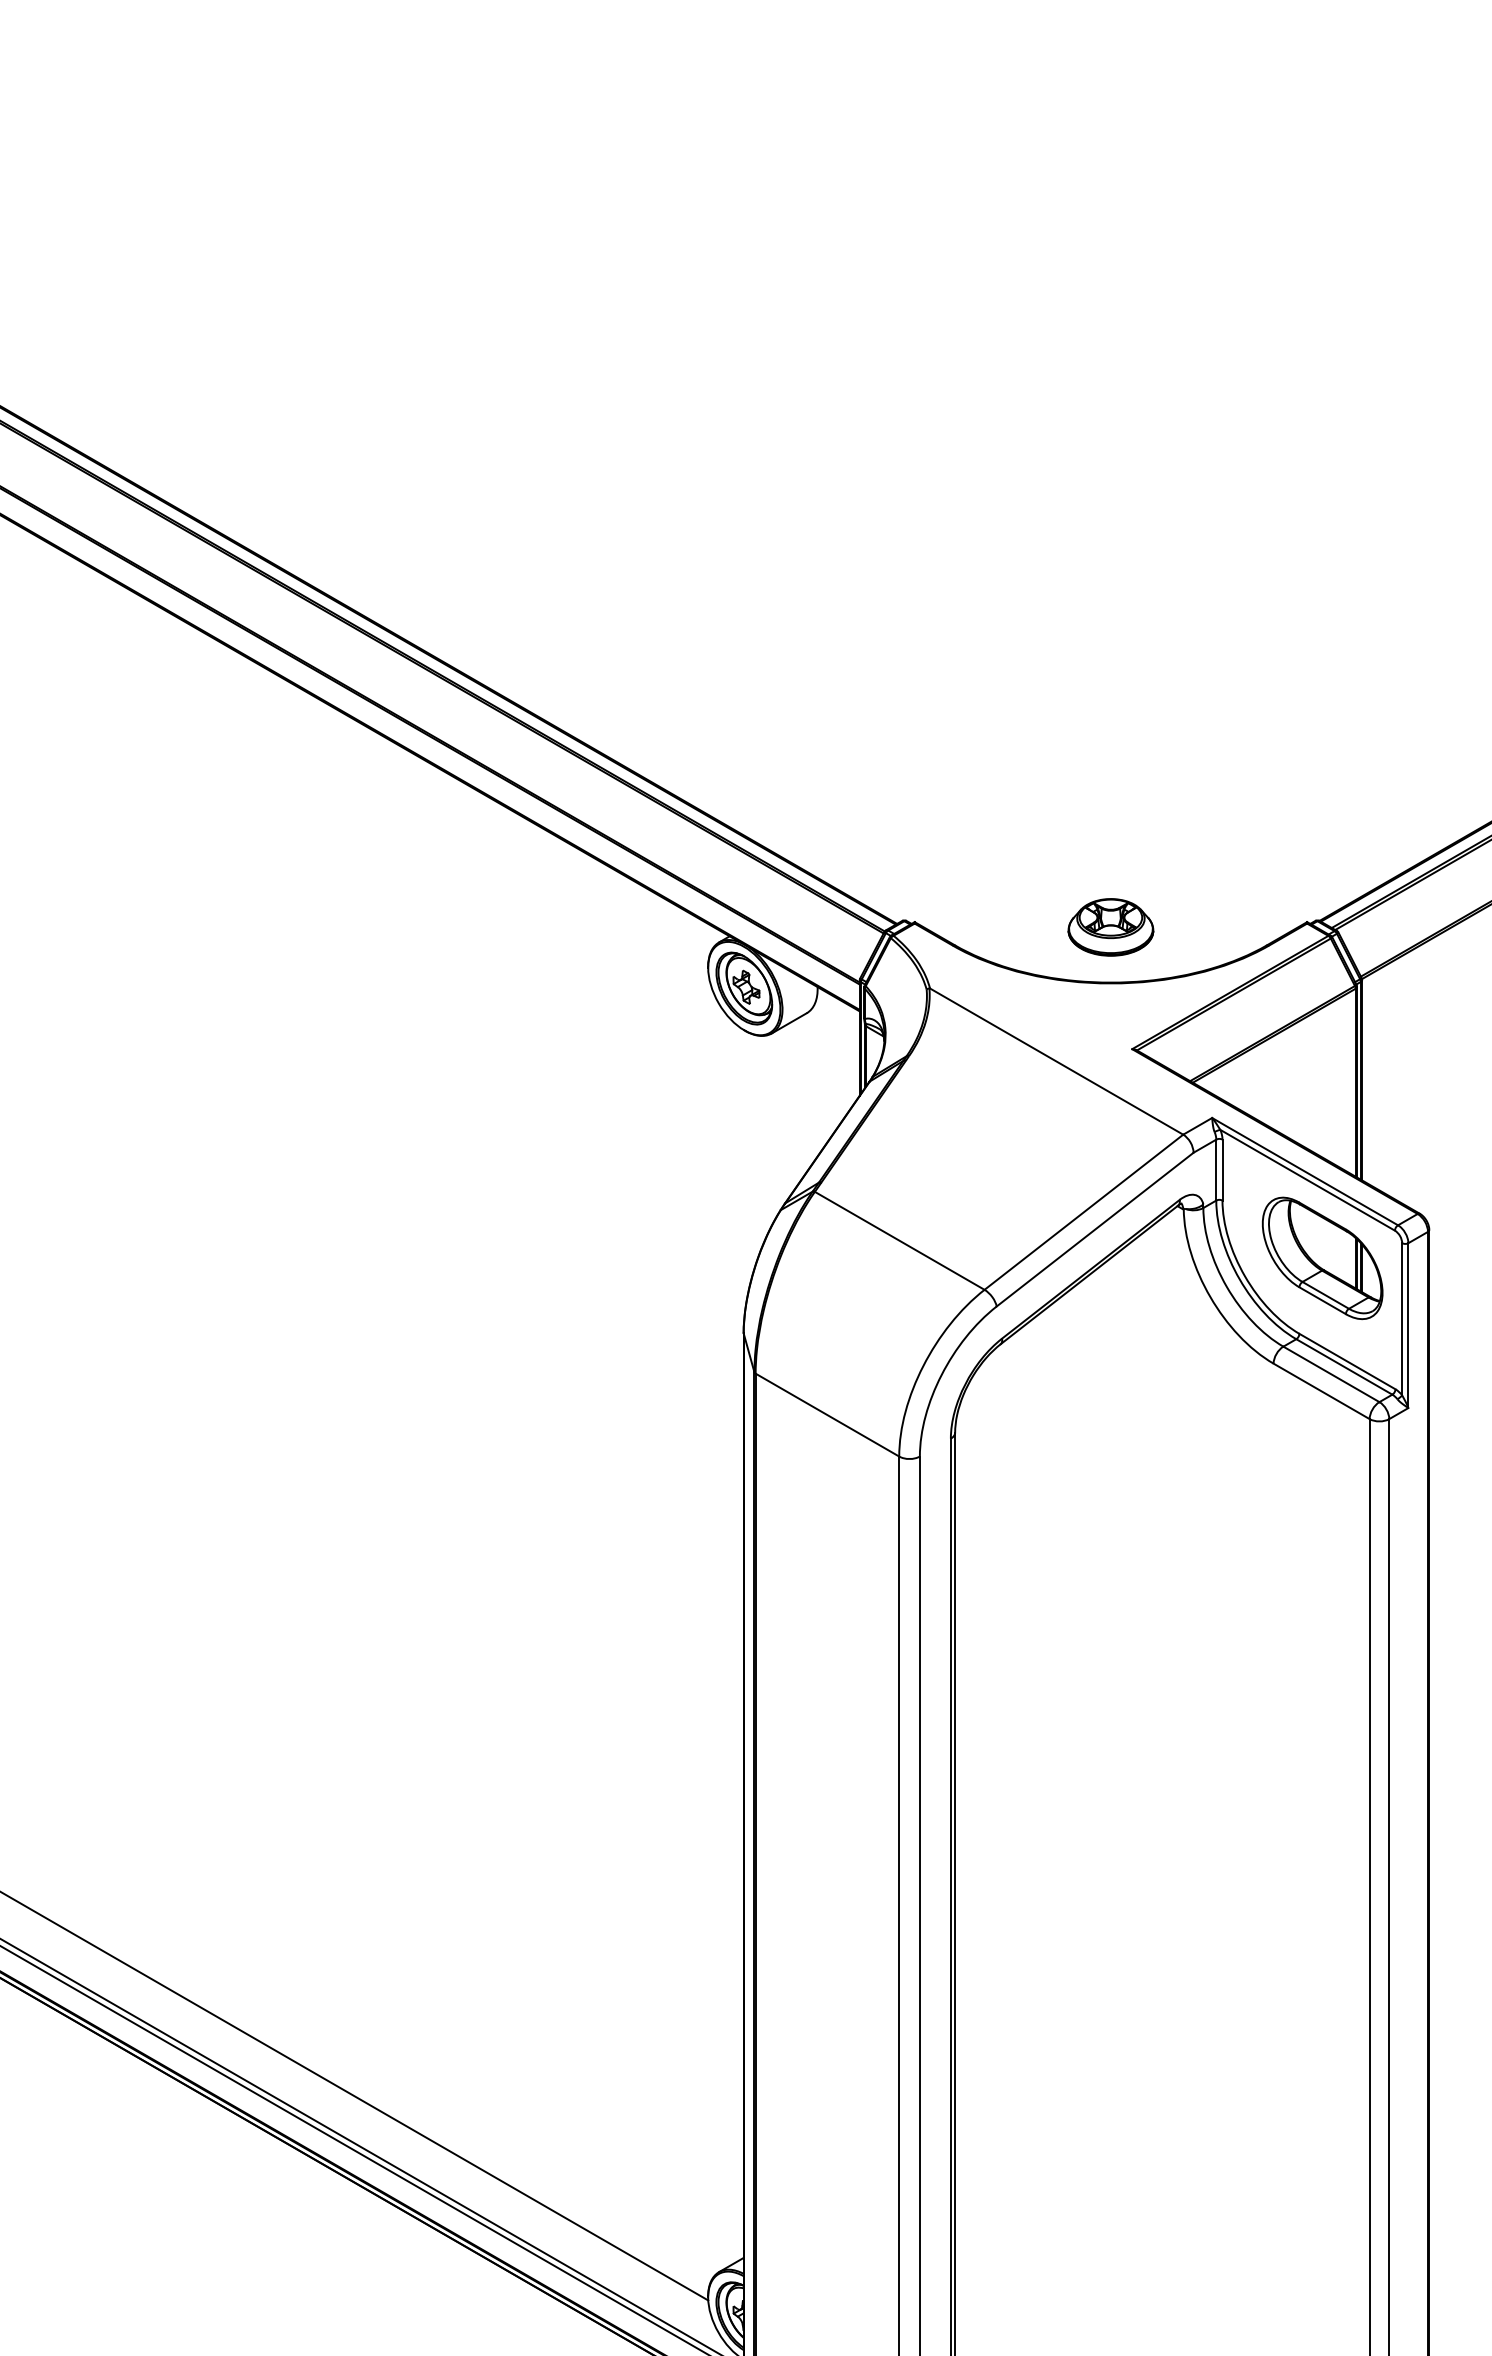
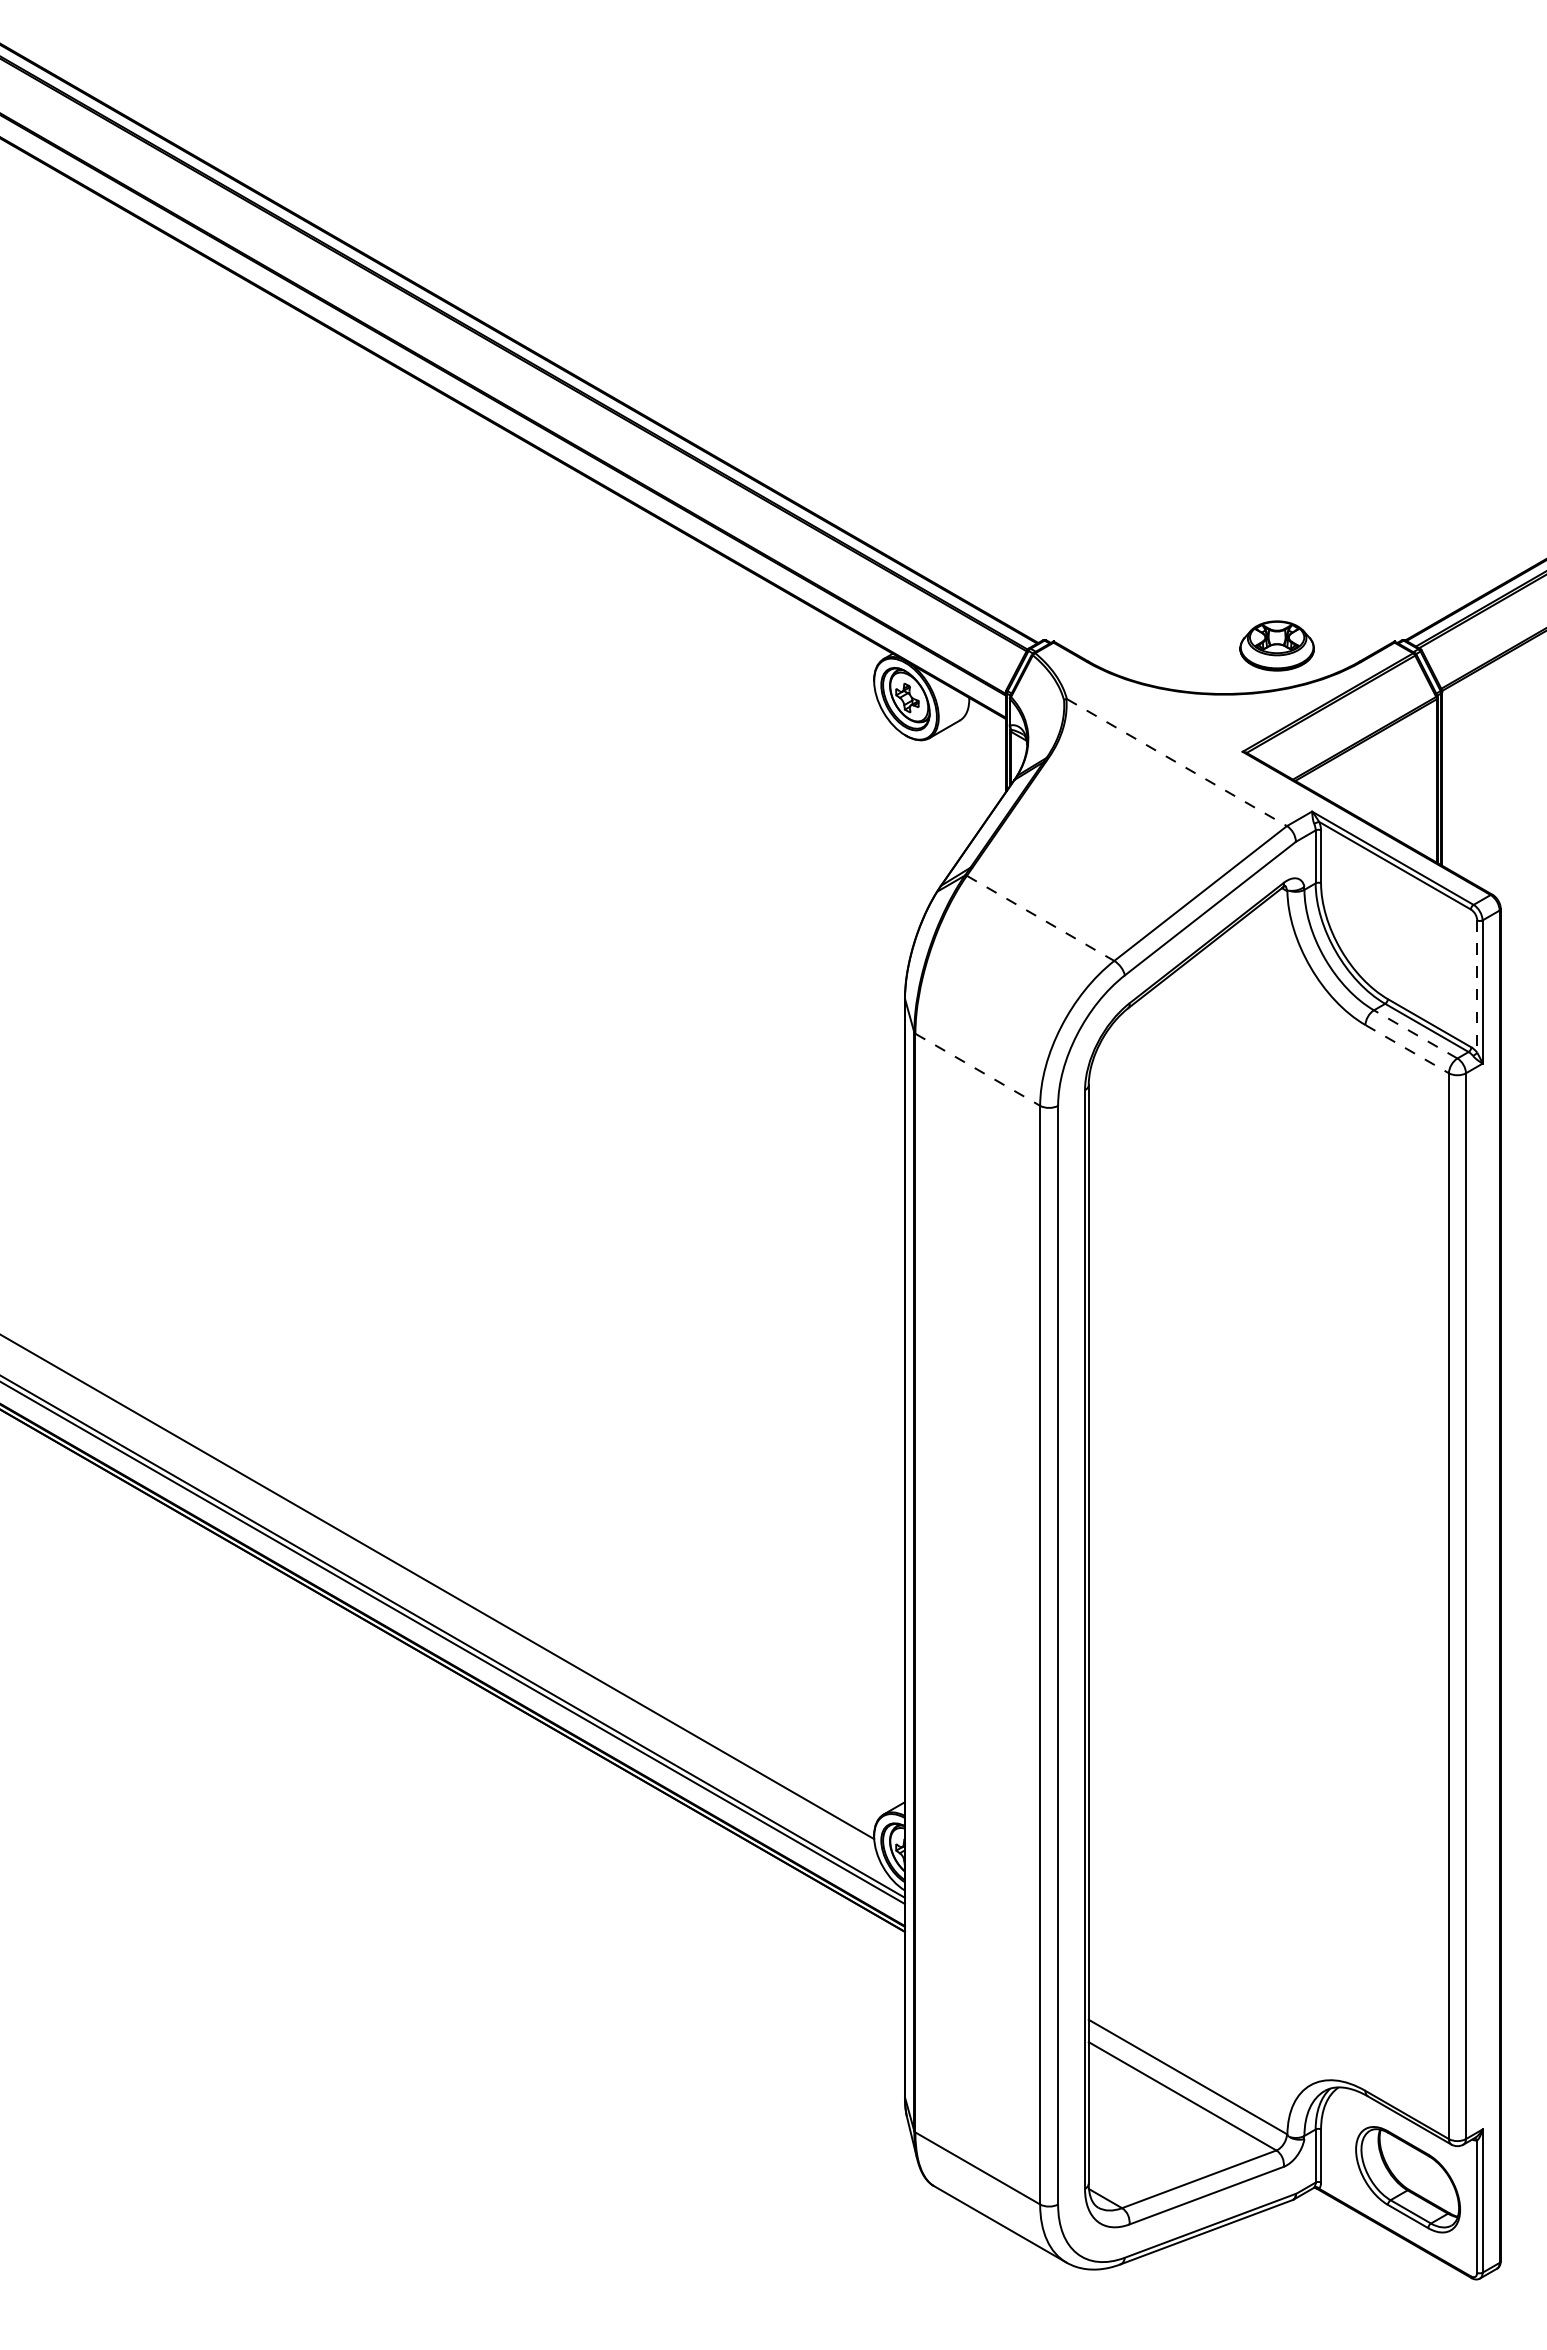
part: (1110, 926) -> (1276, 645), moved
line: (1057, 1061) -> (1177, 762), solid -> dashed
line: (900, 1240) -> (1041, 918), solid -> dashed
part: (1321, 1258) -> (1407, 933), removed
line: (1402, 1320) -> (1477, 987), solid -> dashed
line: (1331, 1374) -> (1415, 1034), solid -> dashed
line: (1321, 1391) -> (1407, 1049), solid -> dashed
line: (828, 1415) -> (978, 1070), solid -> dashed

